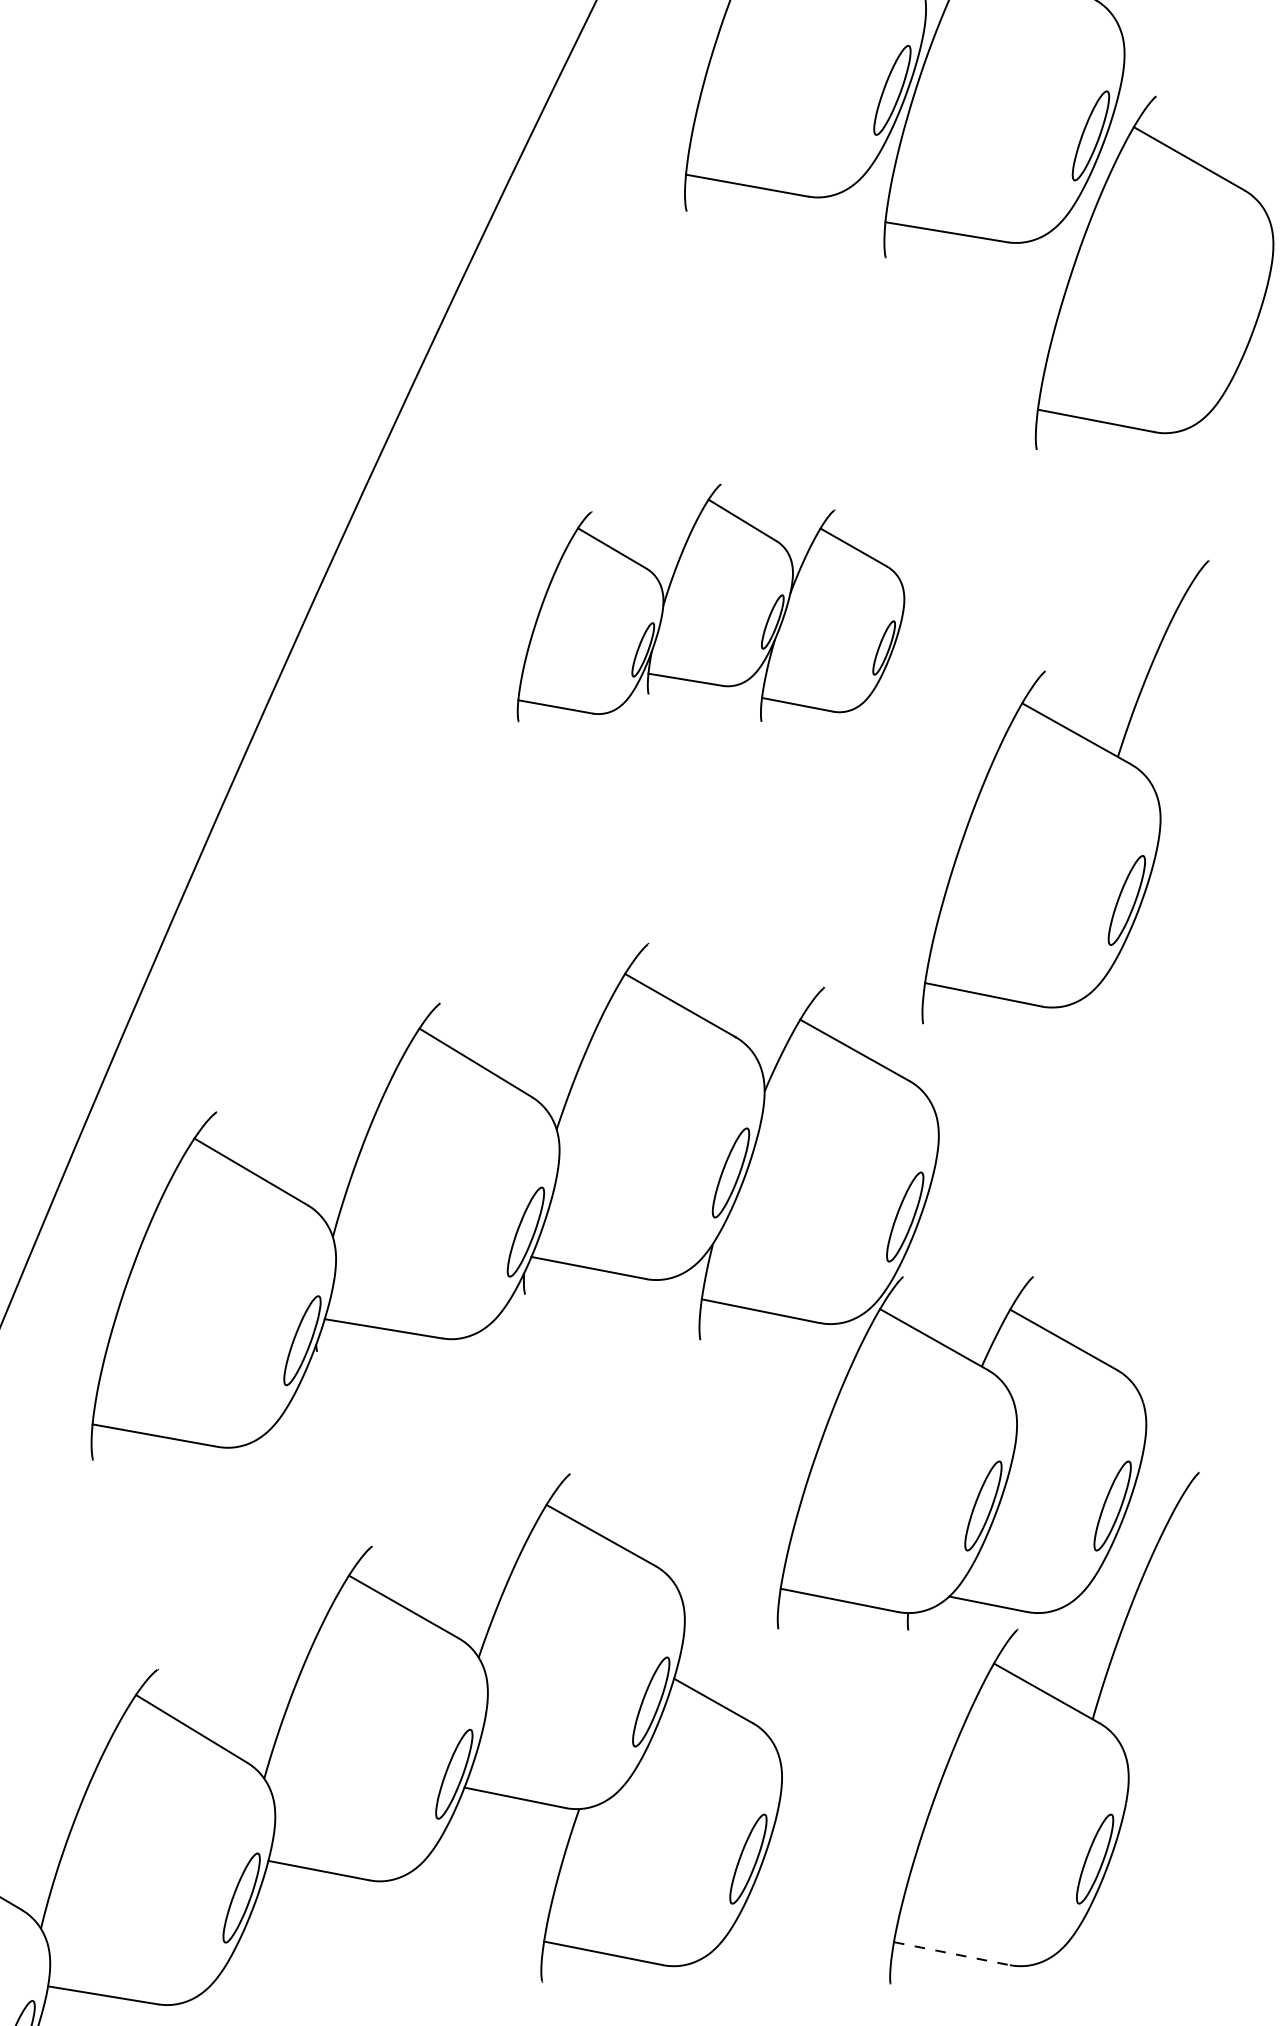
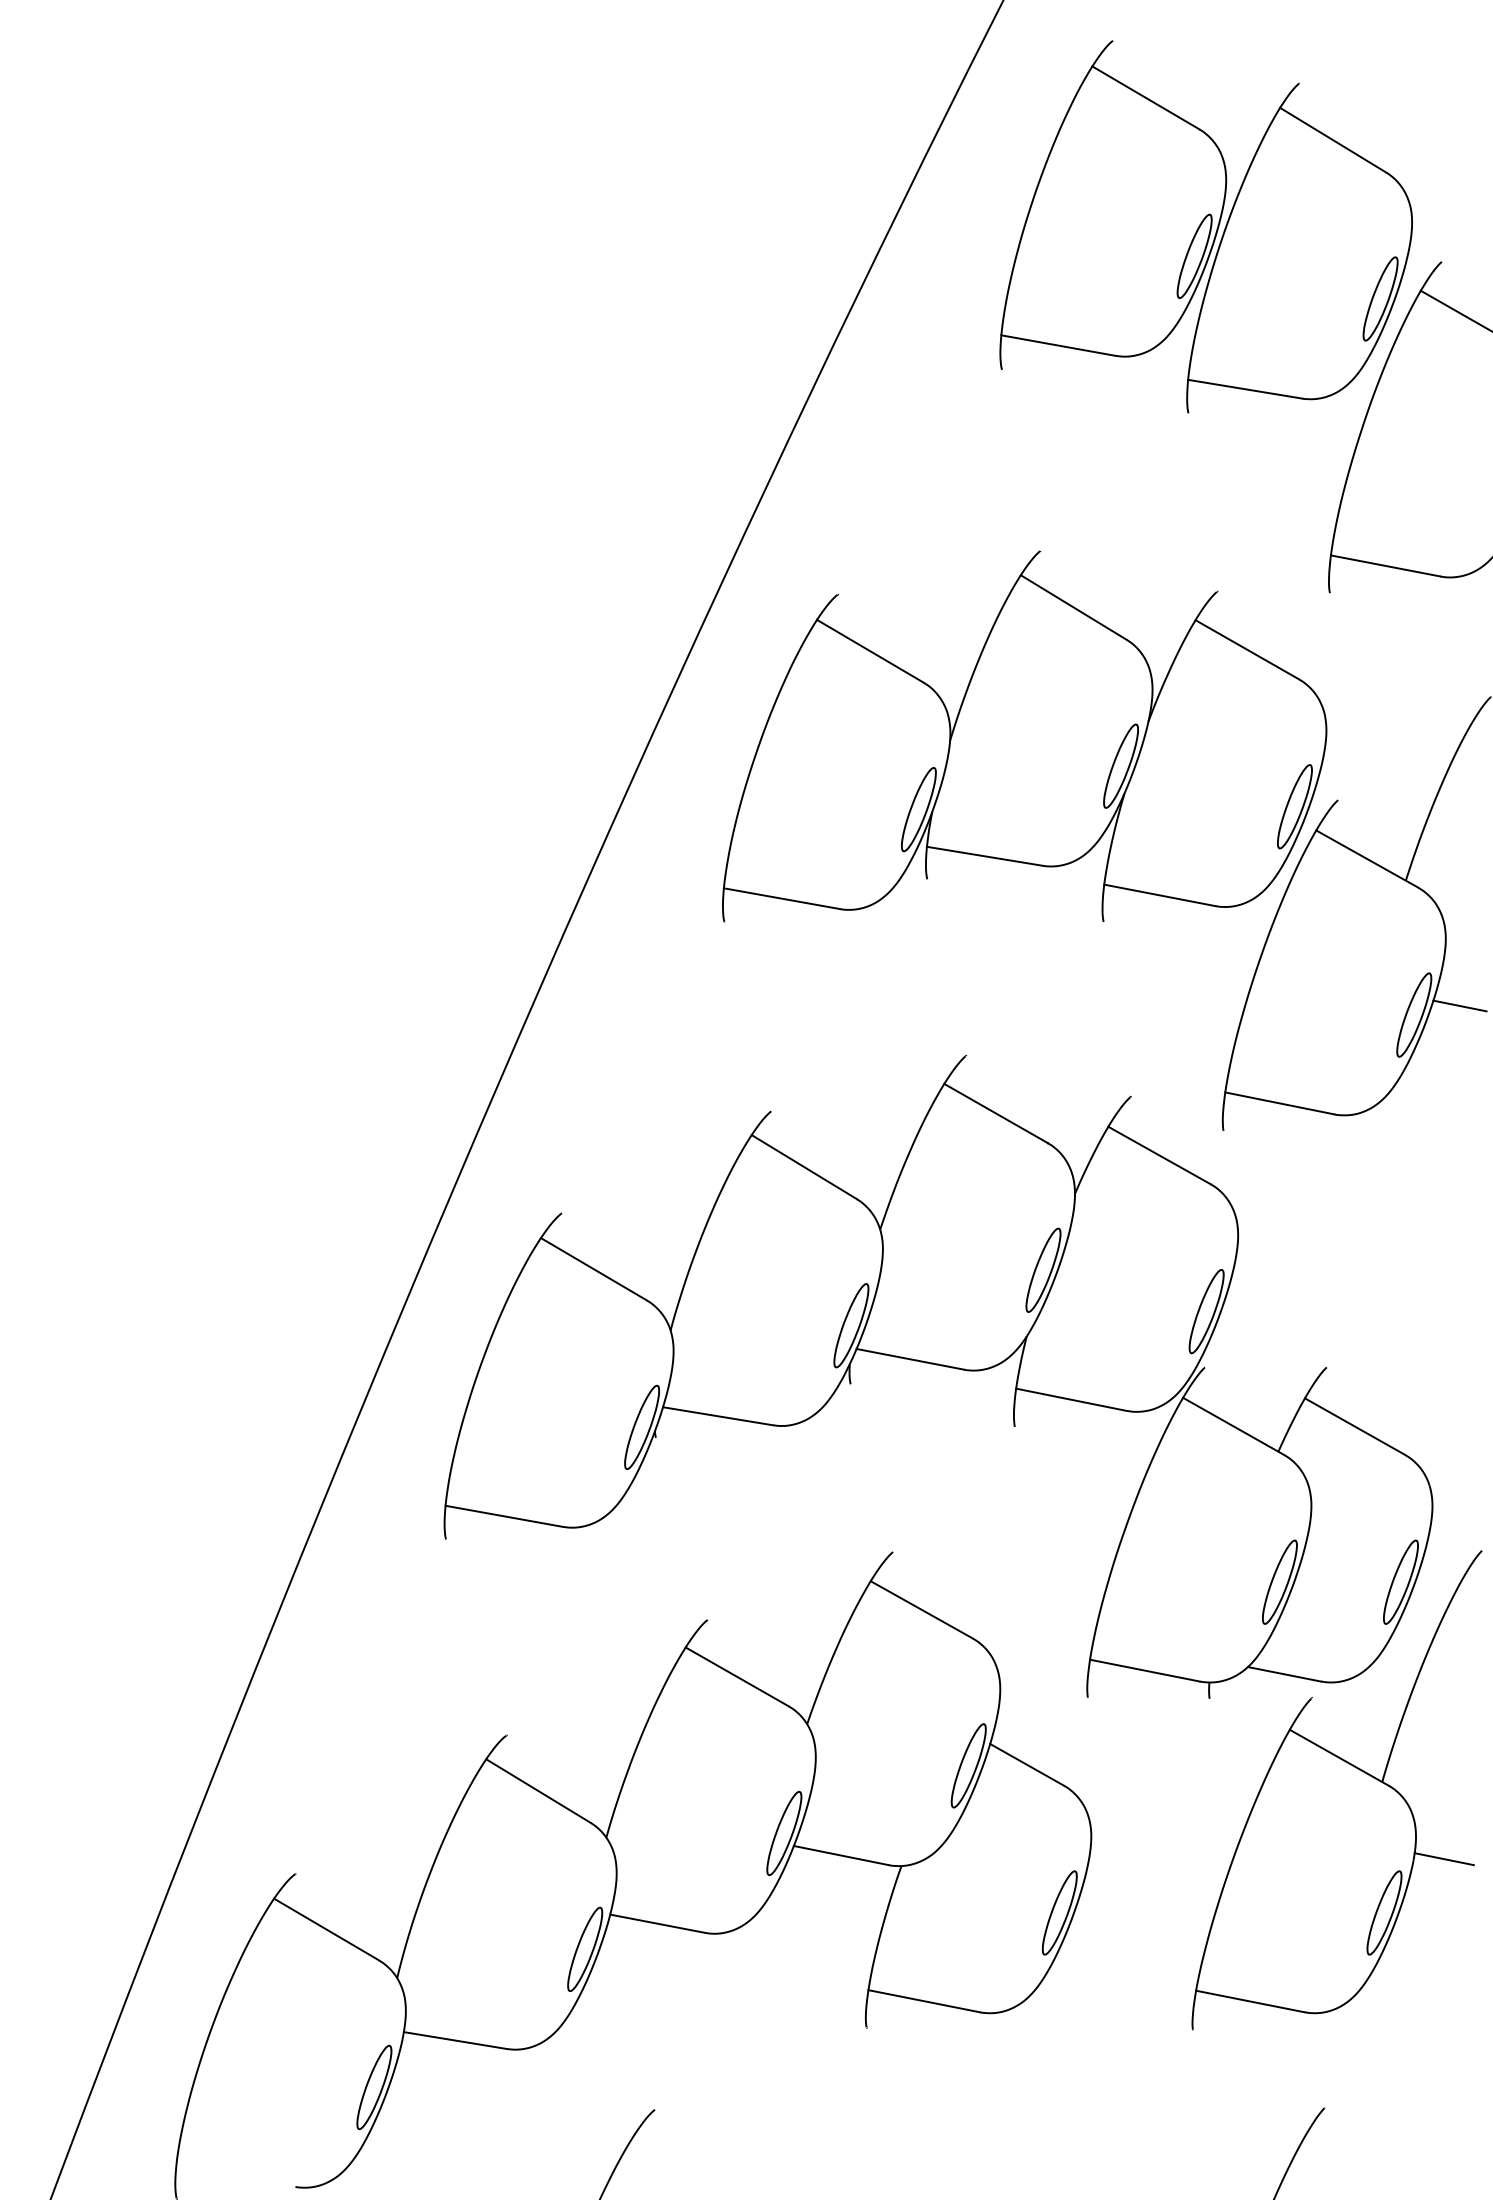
part: (710, 603) -> (1024, 736), size x1.67
line: (1175, 890) -> (1459, 1005), added
line: (1158, 1802) -> (1443, 1859), added
line: (952, 1953) -> (1250, 2001), dashed -> solid

